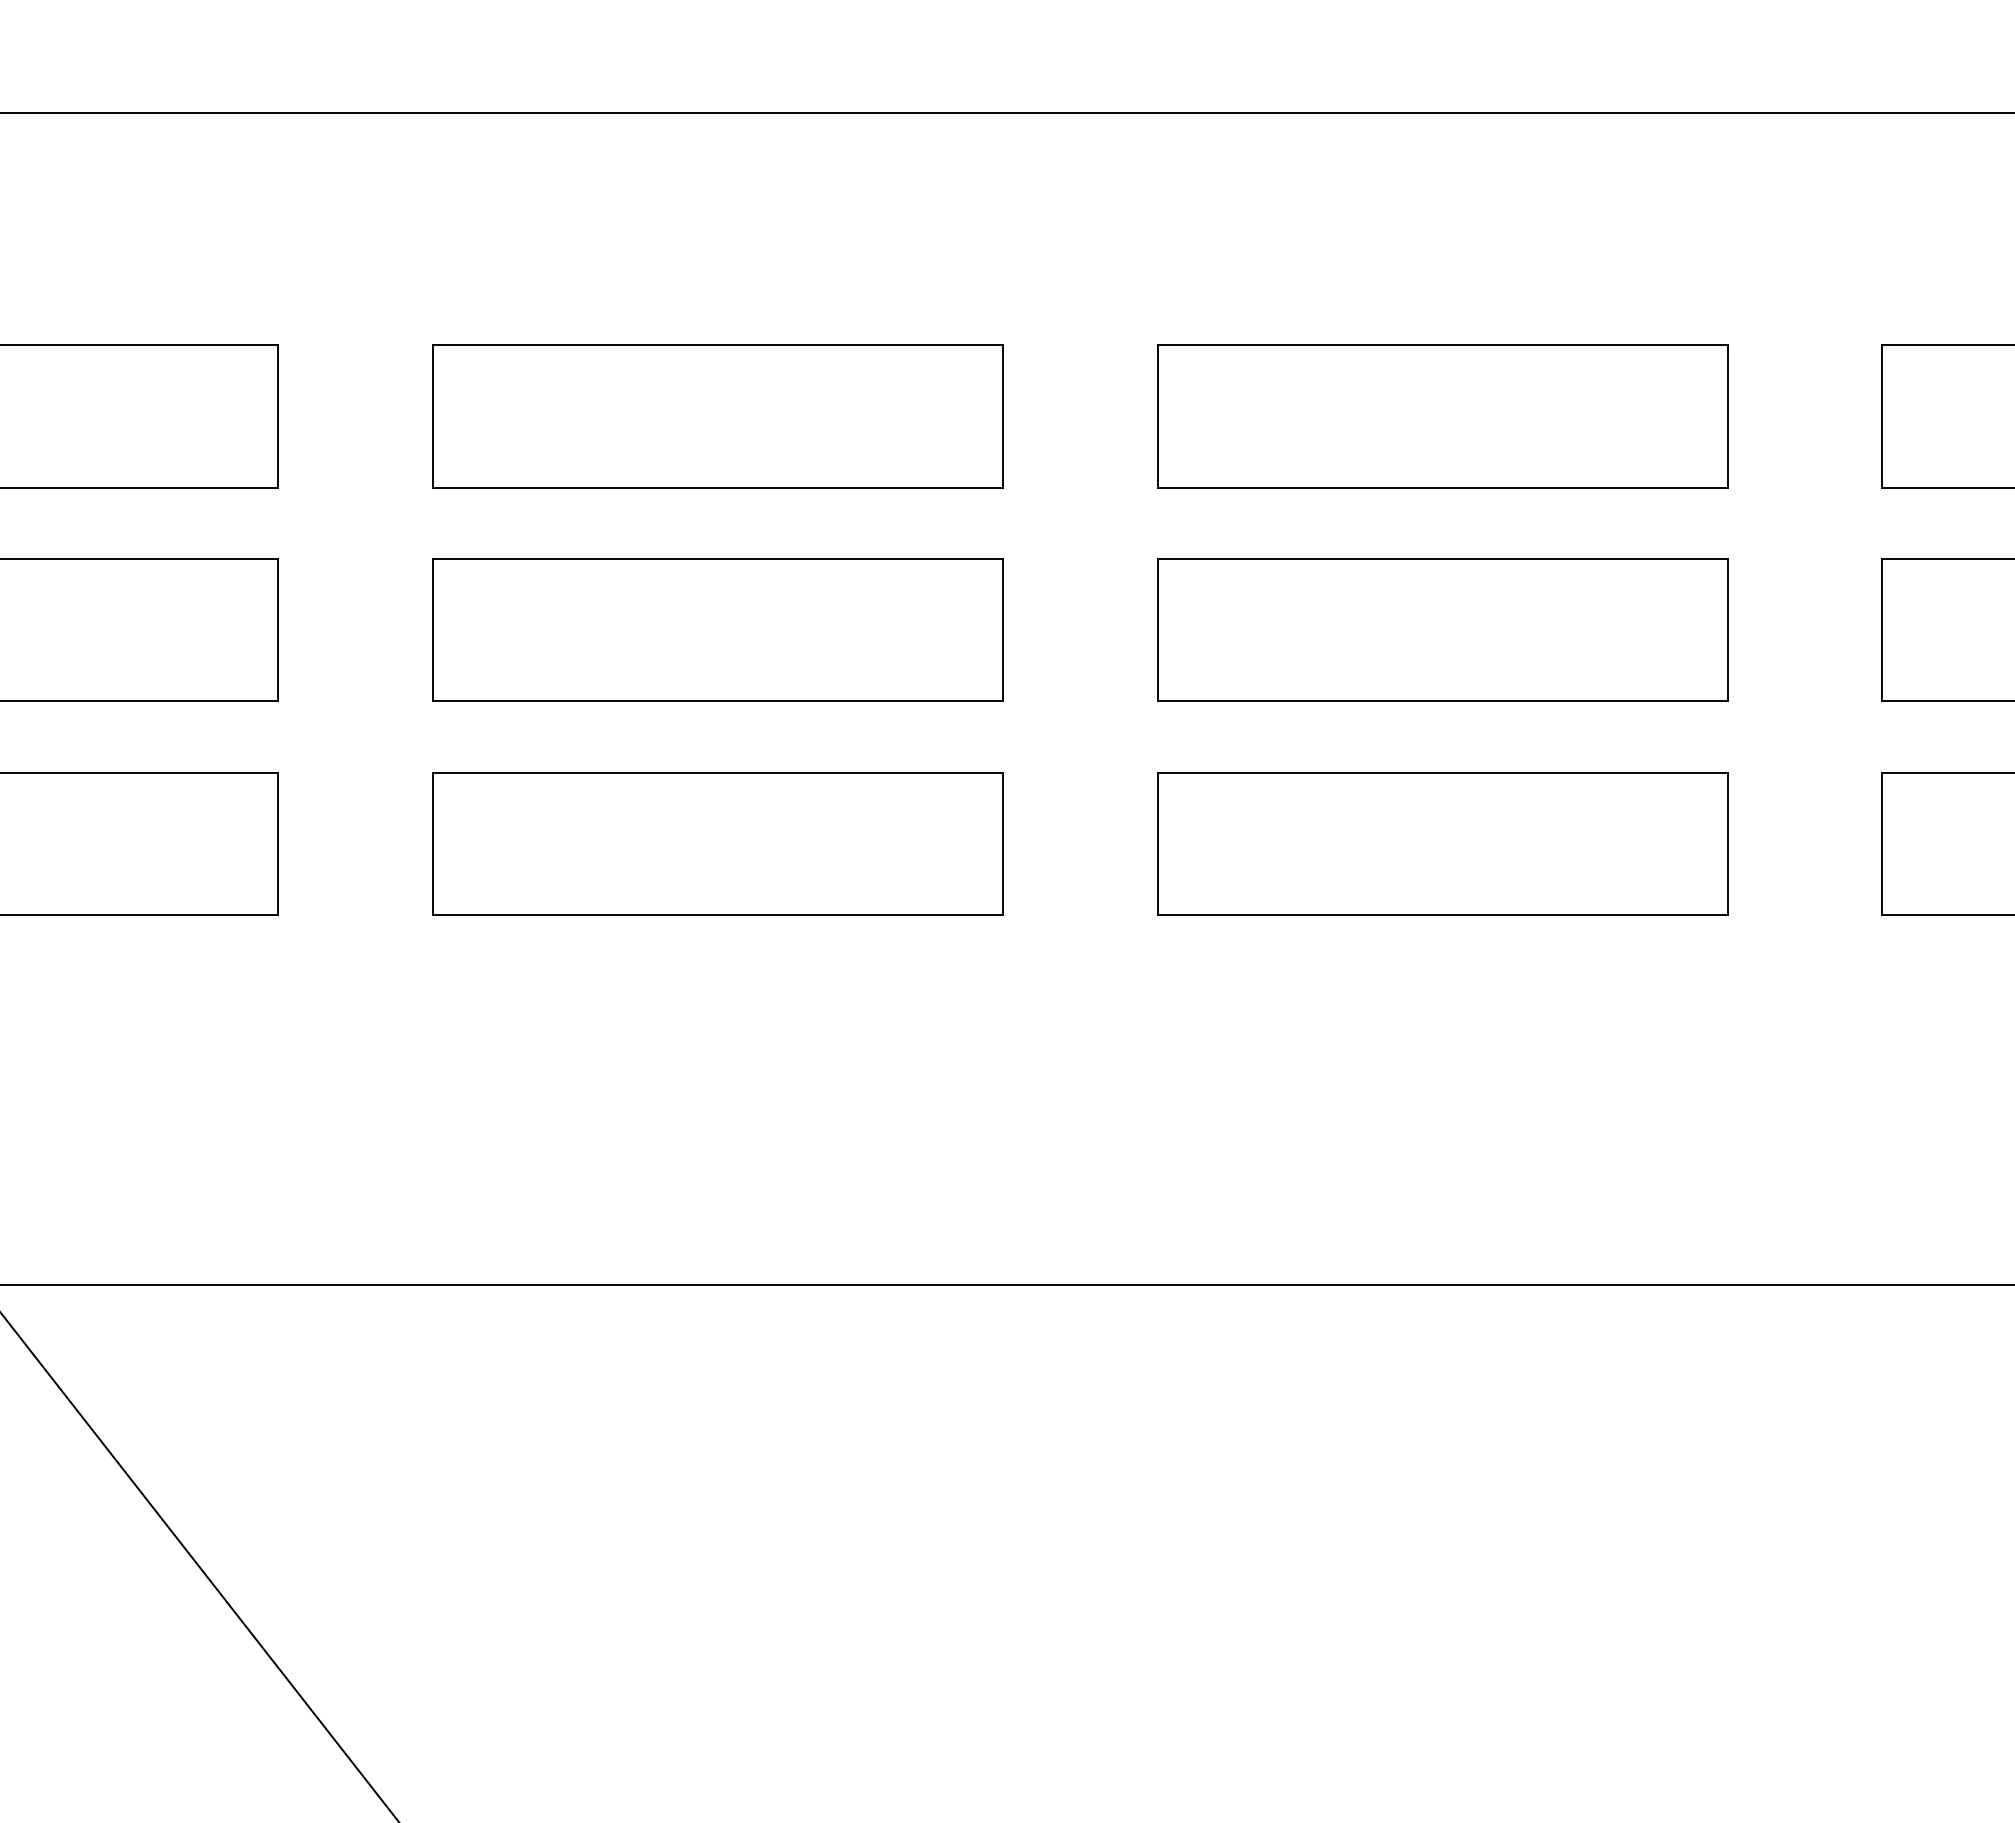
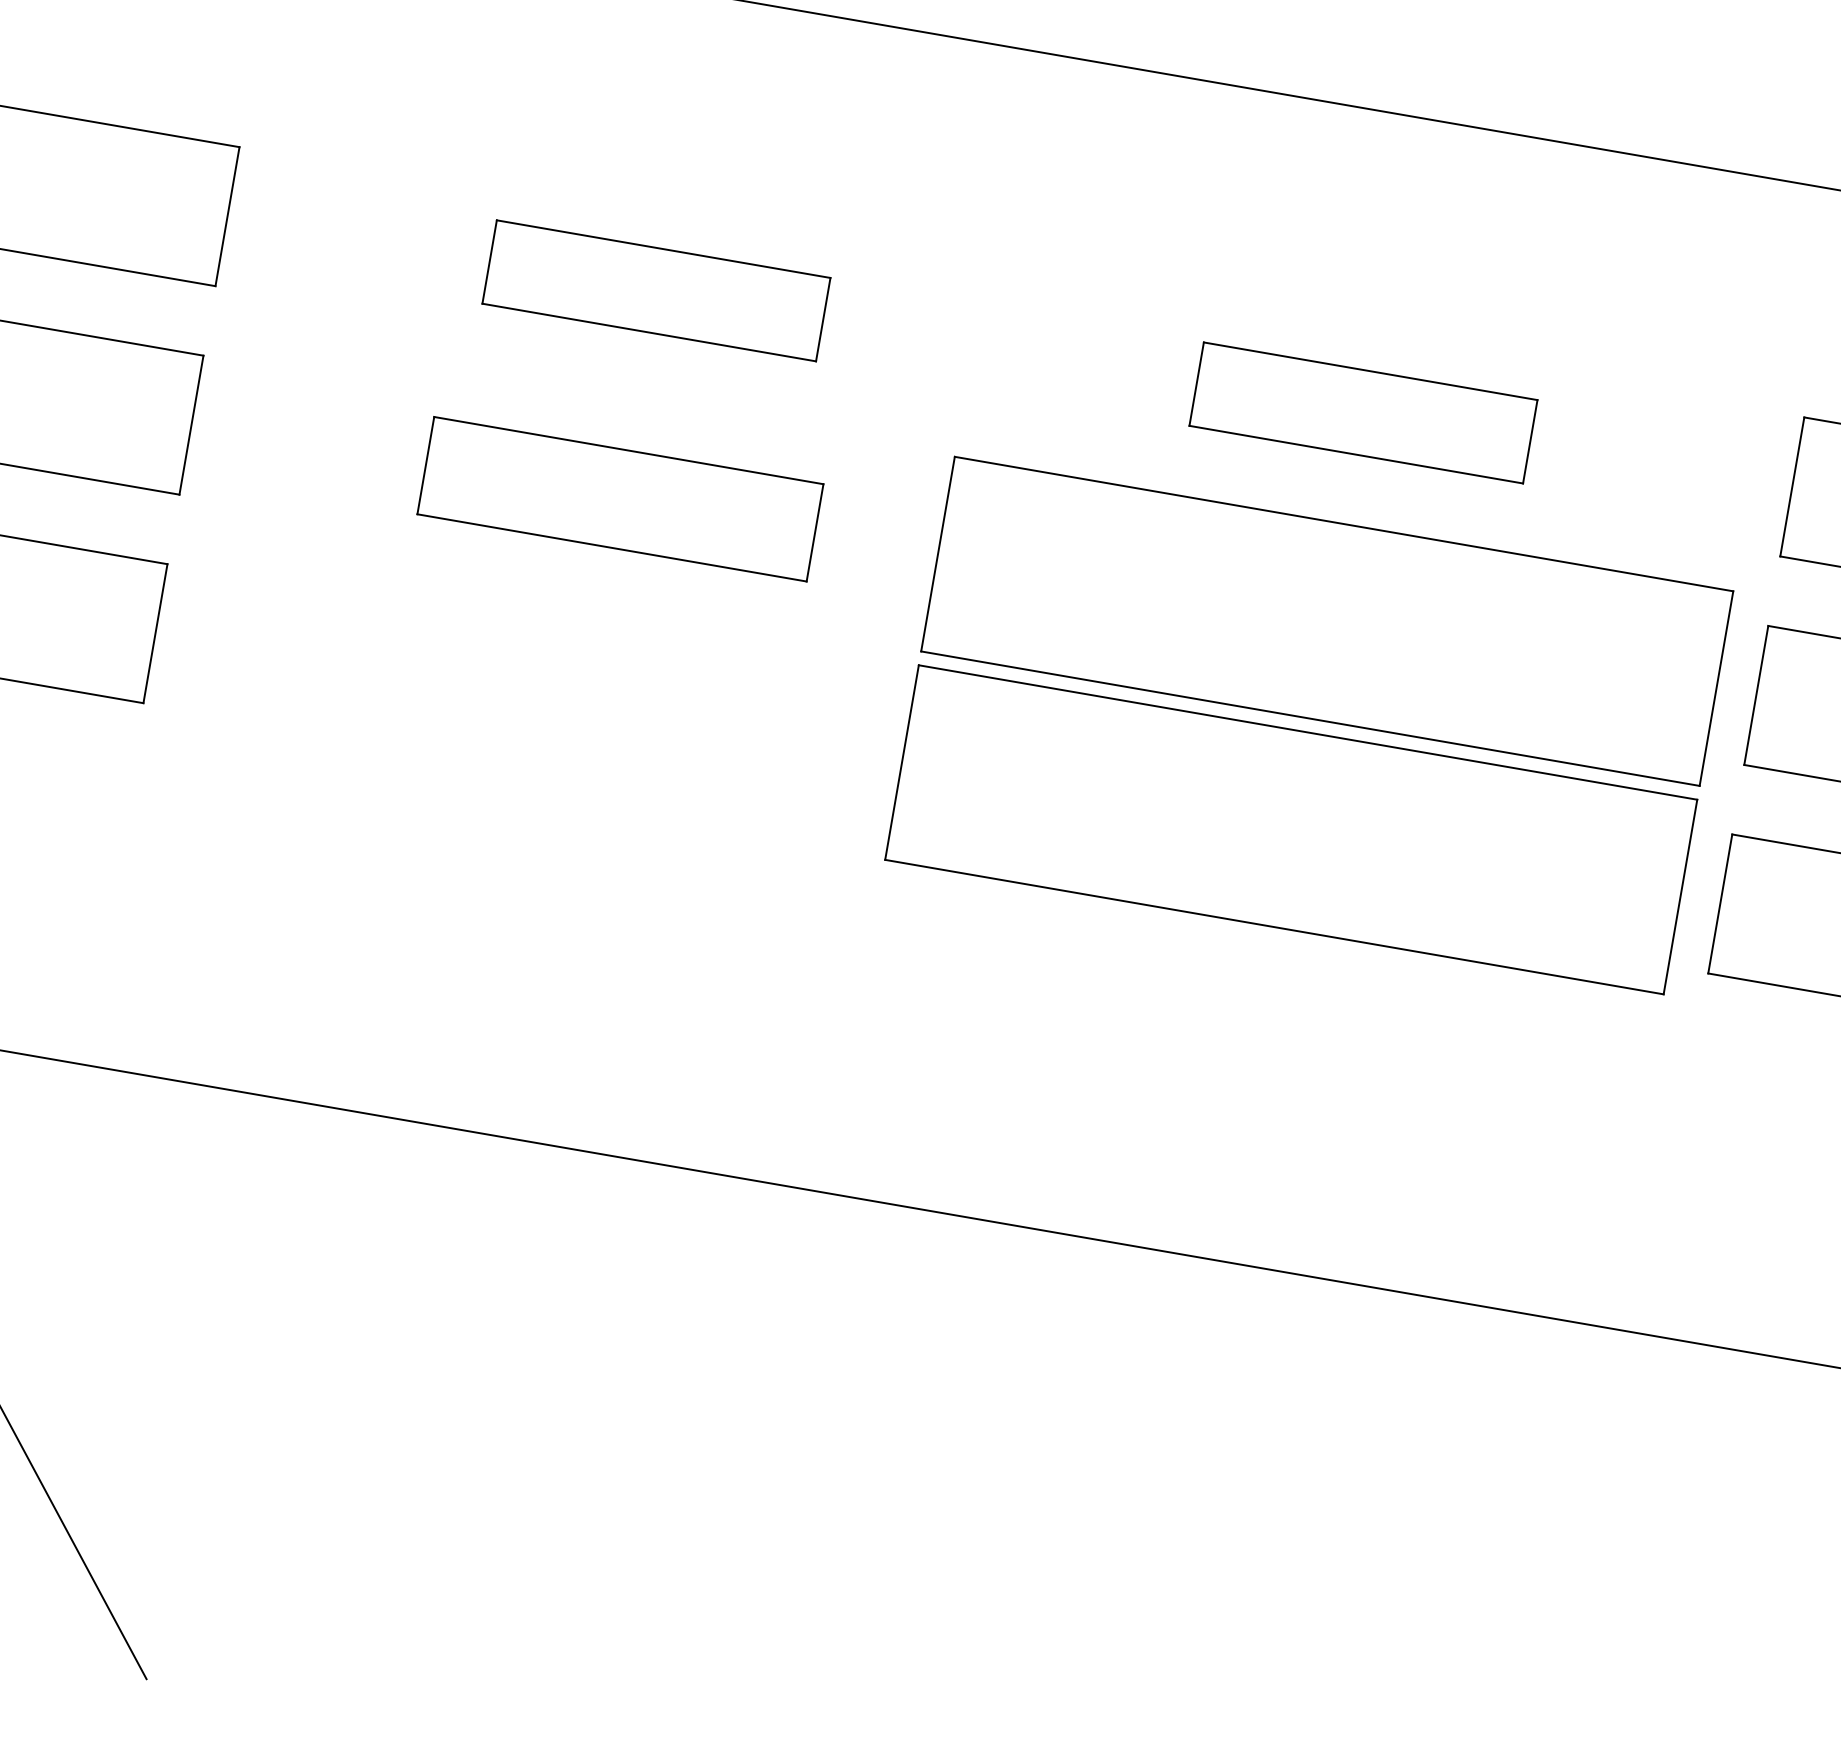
part: (717, 416) -> (656, 290), size x0.6
part: (1442, 416) -> (1363, 413), size x0.6
part: (717, 629) -> (620, 498), size x0.7
part: (1442, 629) -> (1327, 620), size x1.4
part: (717, 843) -> (584, 707), removed
part: (1442, 843) -> (1291, 829), size x1.4

